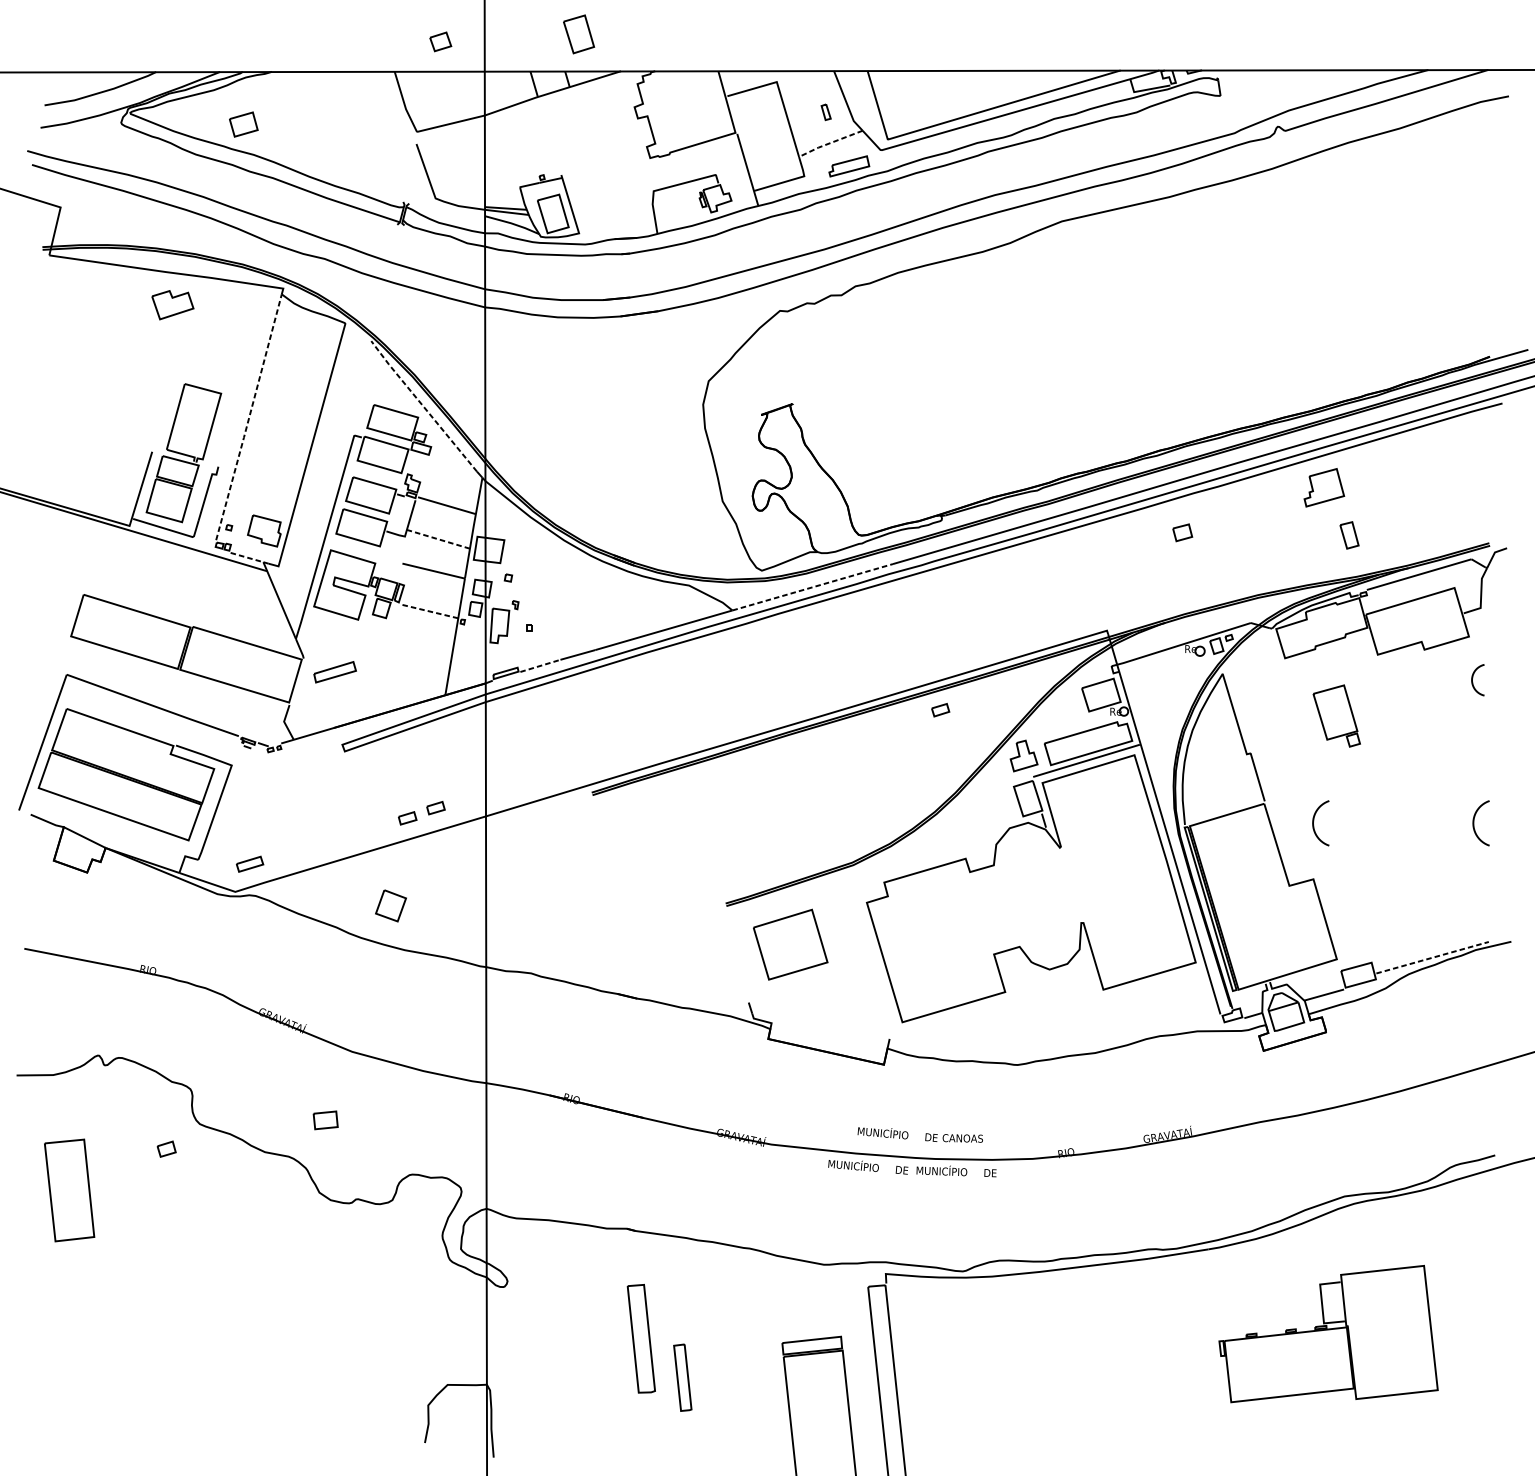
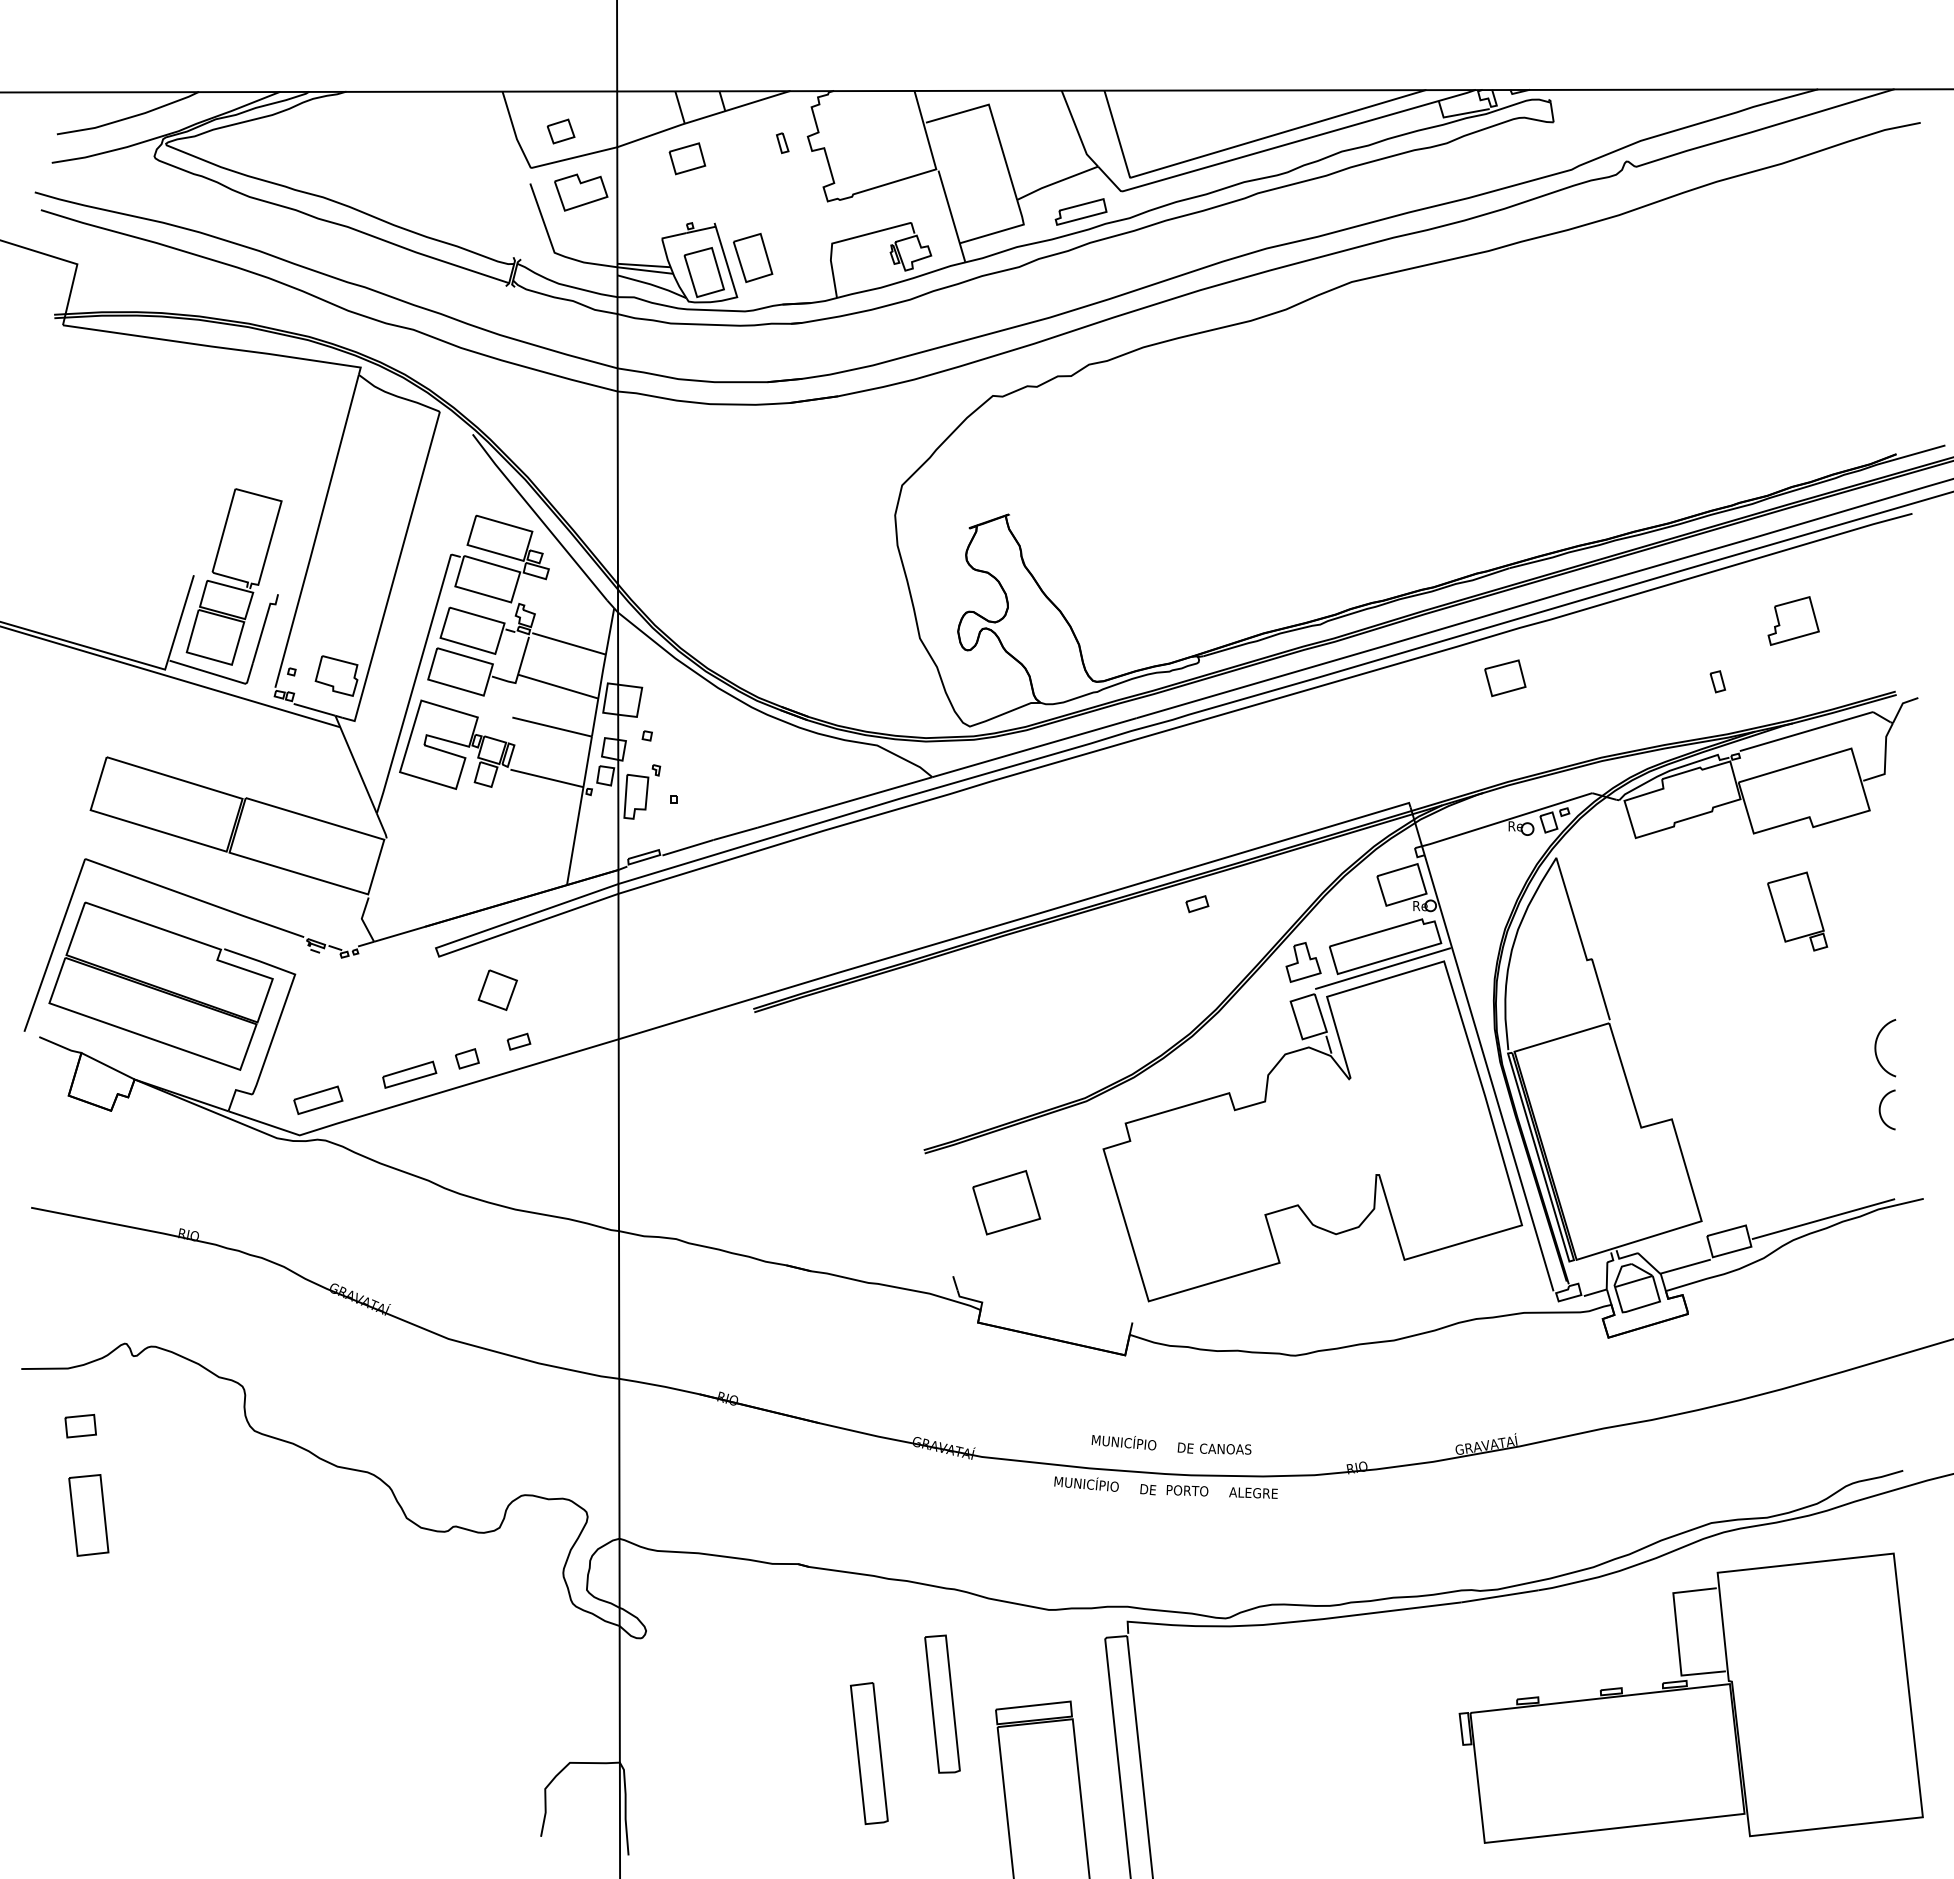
part: (579, 34) -> (753, 257), moved
part: (440, 41) -> (560, 131), moved
part: (826, 112) -> (782, 143), moved
part: (243, 124) -> (687, 158), moved
line: (829, 143) -> (1056, 182), dashed -> solid
part: (173, 305) -> (581, 192), moved
line: (422, 406) -> (538, 517), dashed -> solid
line: (249, 418) -> (317, 532), dashed -> solid
part: (1324, 487) -> (1793, 620), moved
part: (1182, 532) -> (1505, 678), size x1.67
part: (1349, 535) -> (1717, 681), size x0.62
line: (438, 539) -> (558, 686), dashed -> solid
line: (246, 557) -> (314, 709), dashed -> solid
line: (813, 587) -> (1035, 747), dashed -> solid
line: (429, 611) -> (546, 778), dashed -> solid
line: (540, 665) -> (687, 847), dashed -> solid
part: (334, 672) -> (409, 1074), moved
curve: (1472, 679) -> (1880, 1109), moved
part: (1336, 716) -> (1797, 911), moved
part: (435, 807) -> (554, 1028), removed
curve: (1313, 823) -> (1672, 1048), removed
part: (250, 863) -> (318, 1099), size x1.43
part: (390, 905) -> (497, 989), moved
part: (790, 944) -> (1006, 1202), size x0.71
line: (1433, 957) -> (1824, 1219), dashed -> solid
part: (325, 1119) -> (80, 1425), moved
part: (166, 1148) -> (467, 1058), moved
text: (960, 1170) -> (1222, 1490), MUNICÍPIO     DE -> PORTO     ALEGRE
part: (69, 1190) -> (88, 1515), size x0.62
part: (1328, 1333) -> (1690, 1697), size x1.67
part: (641, 1338) -> (942, 1703), moved
part: (682, 1377) -> (868, 1753), size x1.67

